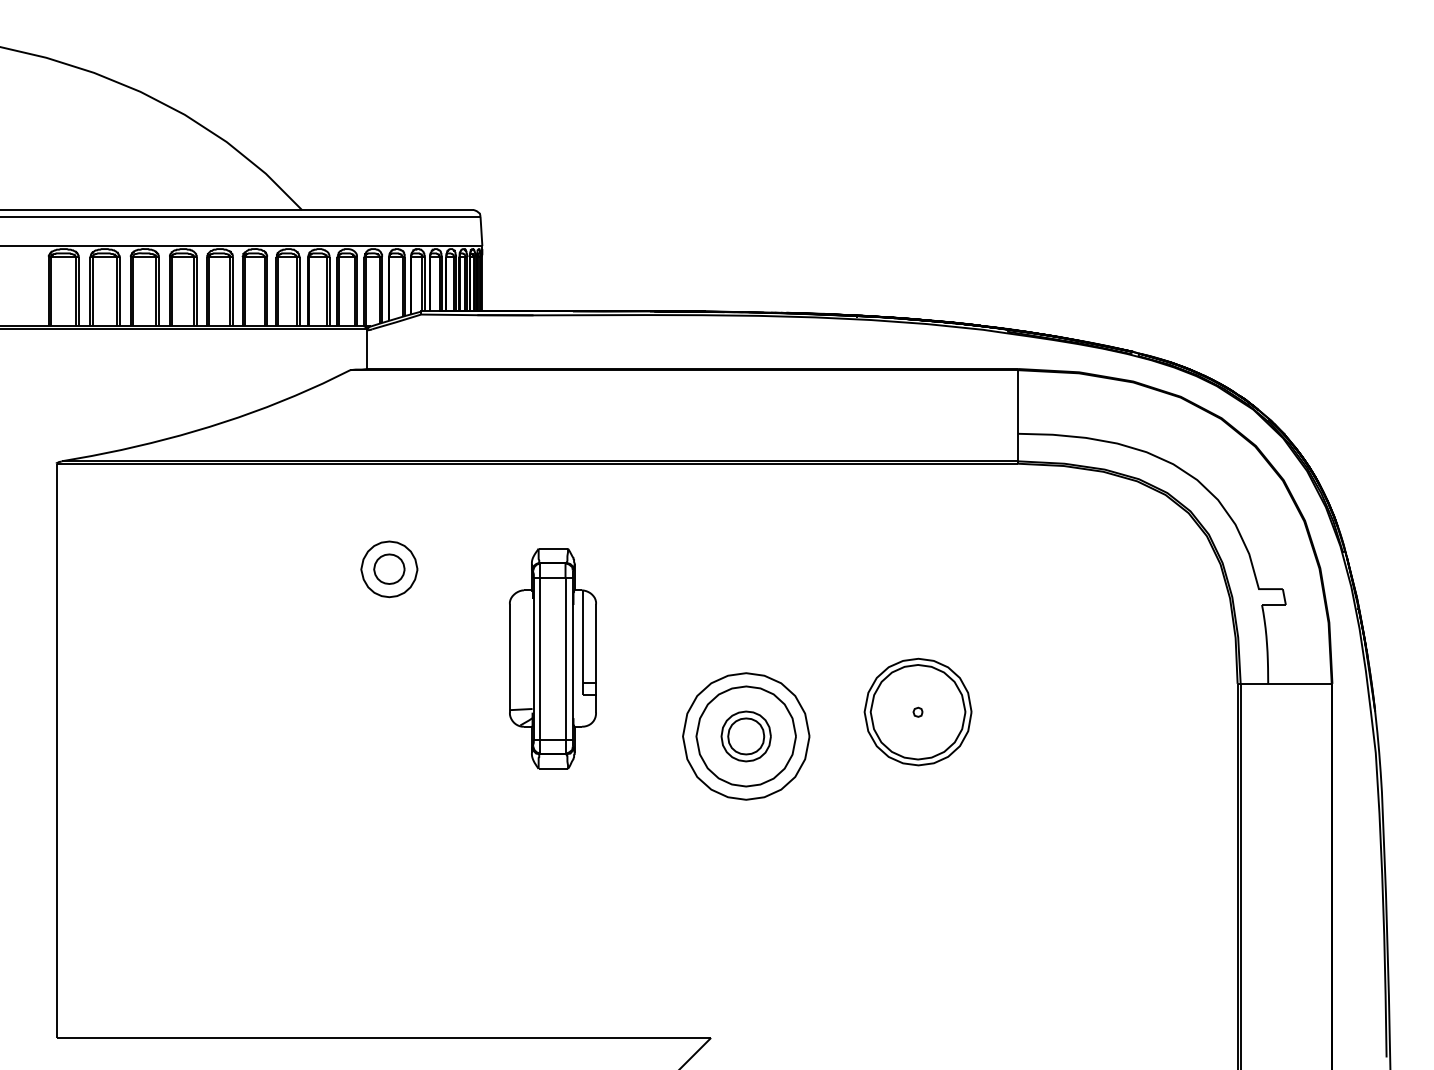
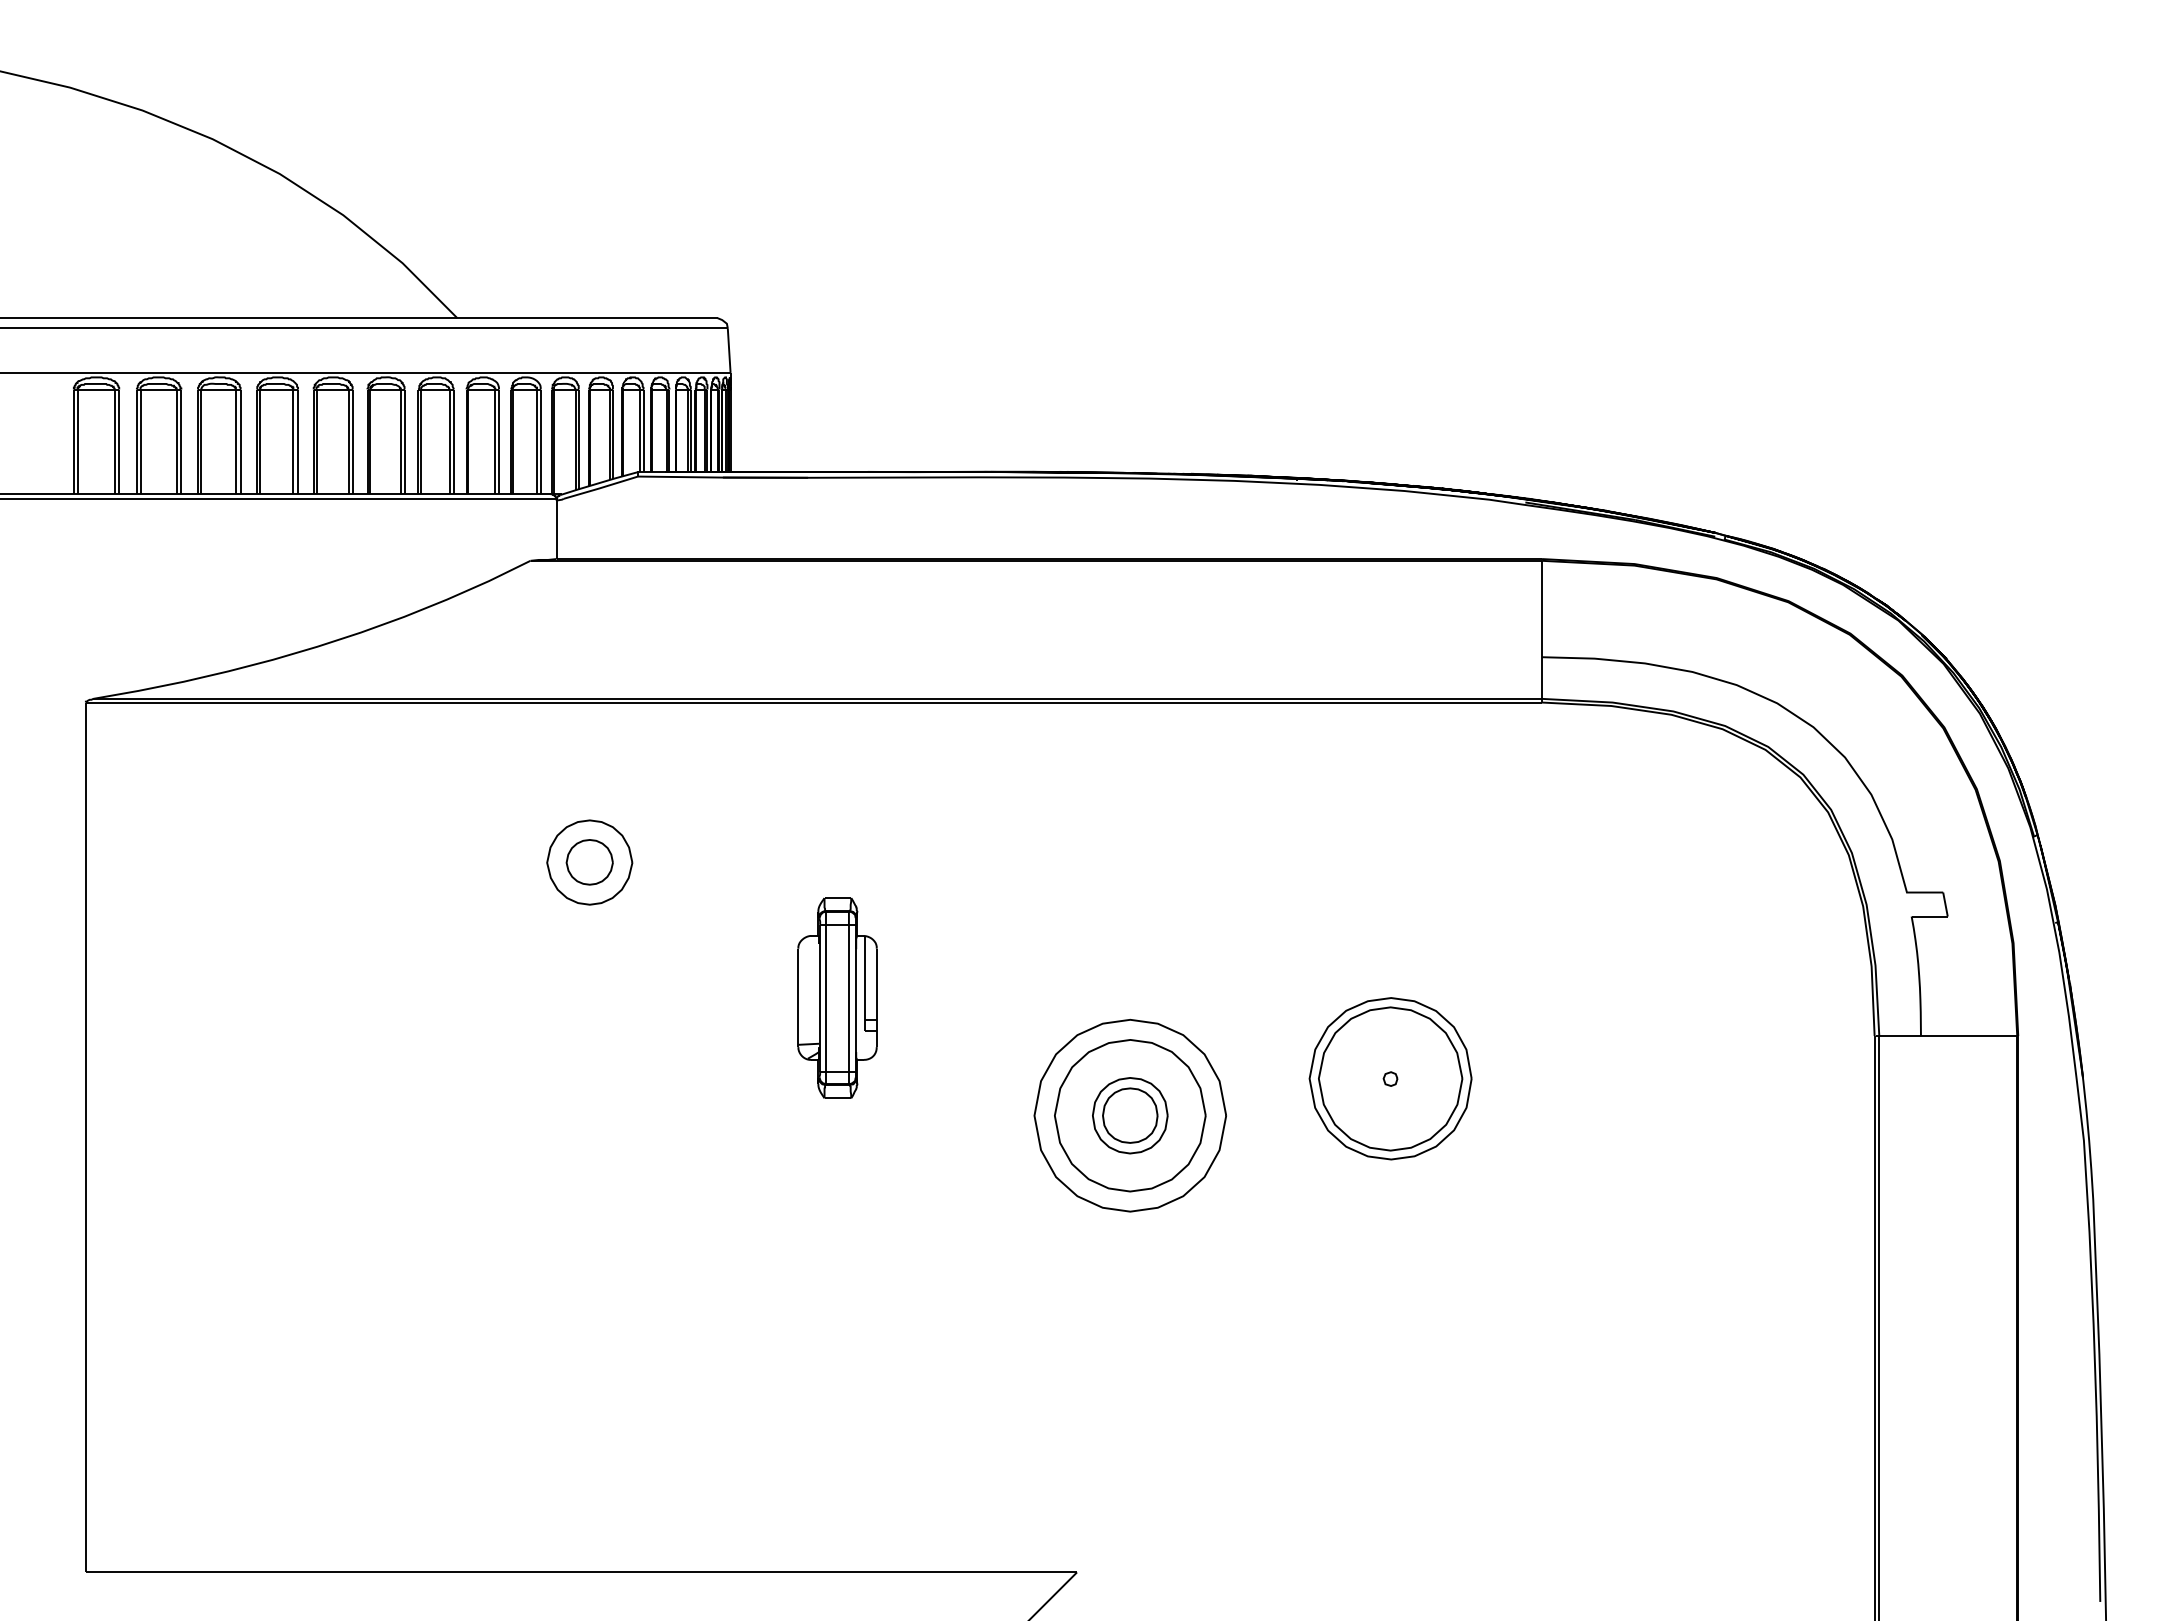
part: (552, 658) -> (836, 997), size x0.6

